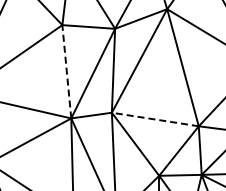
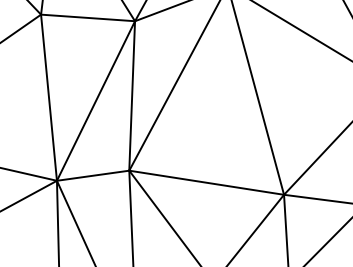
line: (66, 71) -> (48, 97), dashed -> solid
line: (155, 119) -> (206, 182), dashed -> solid

